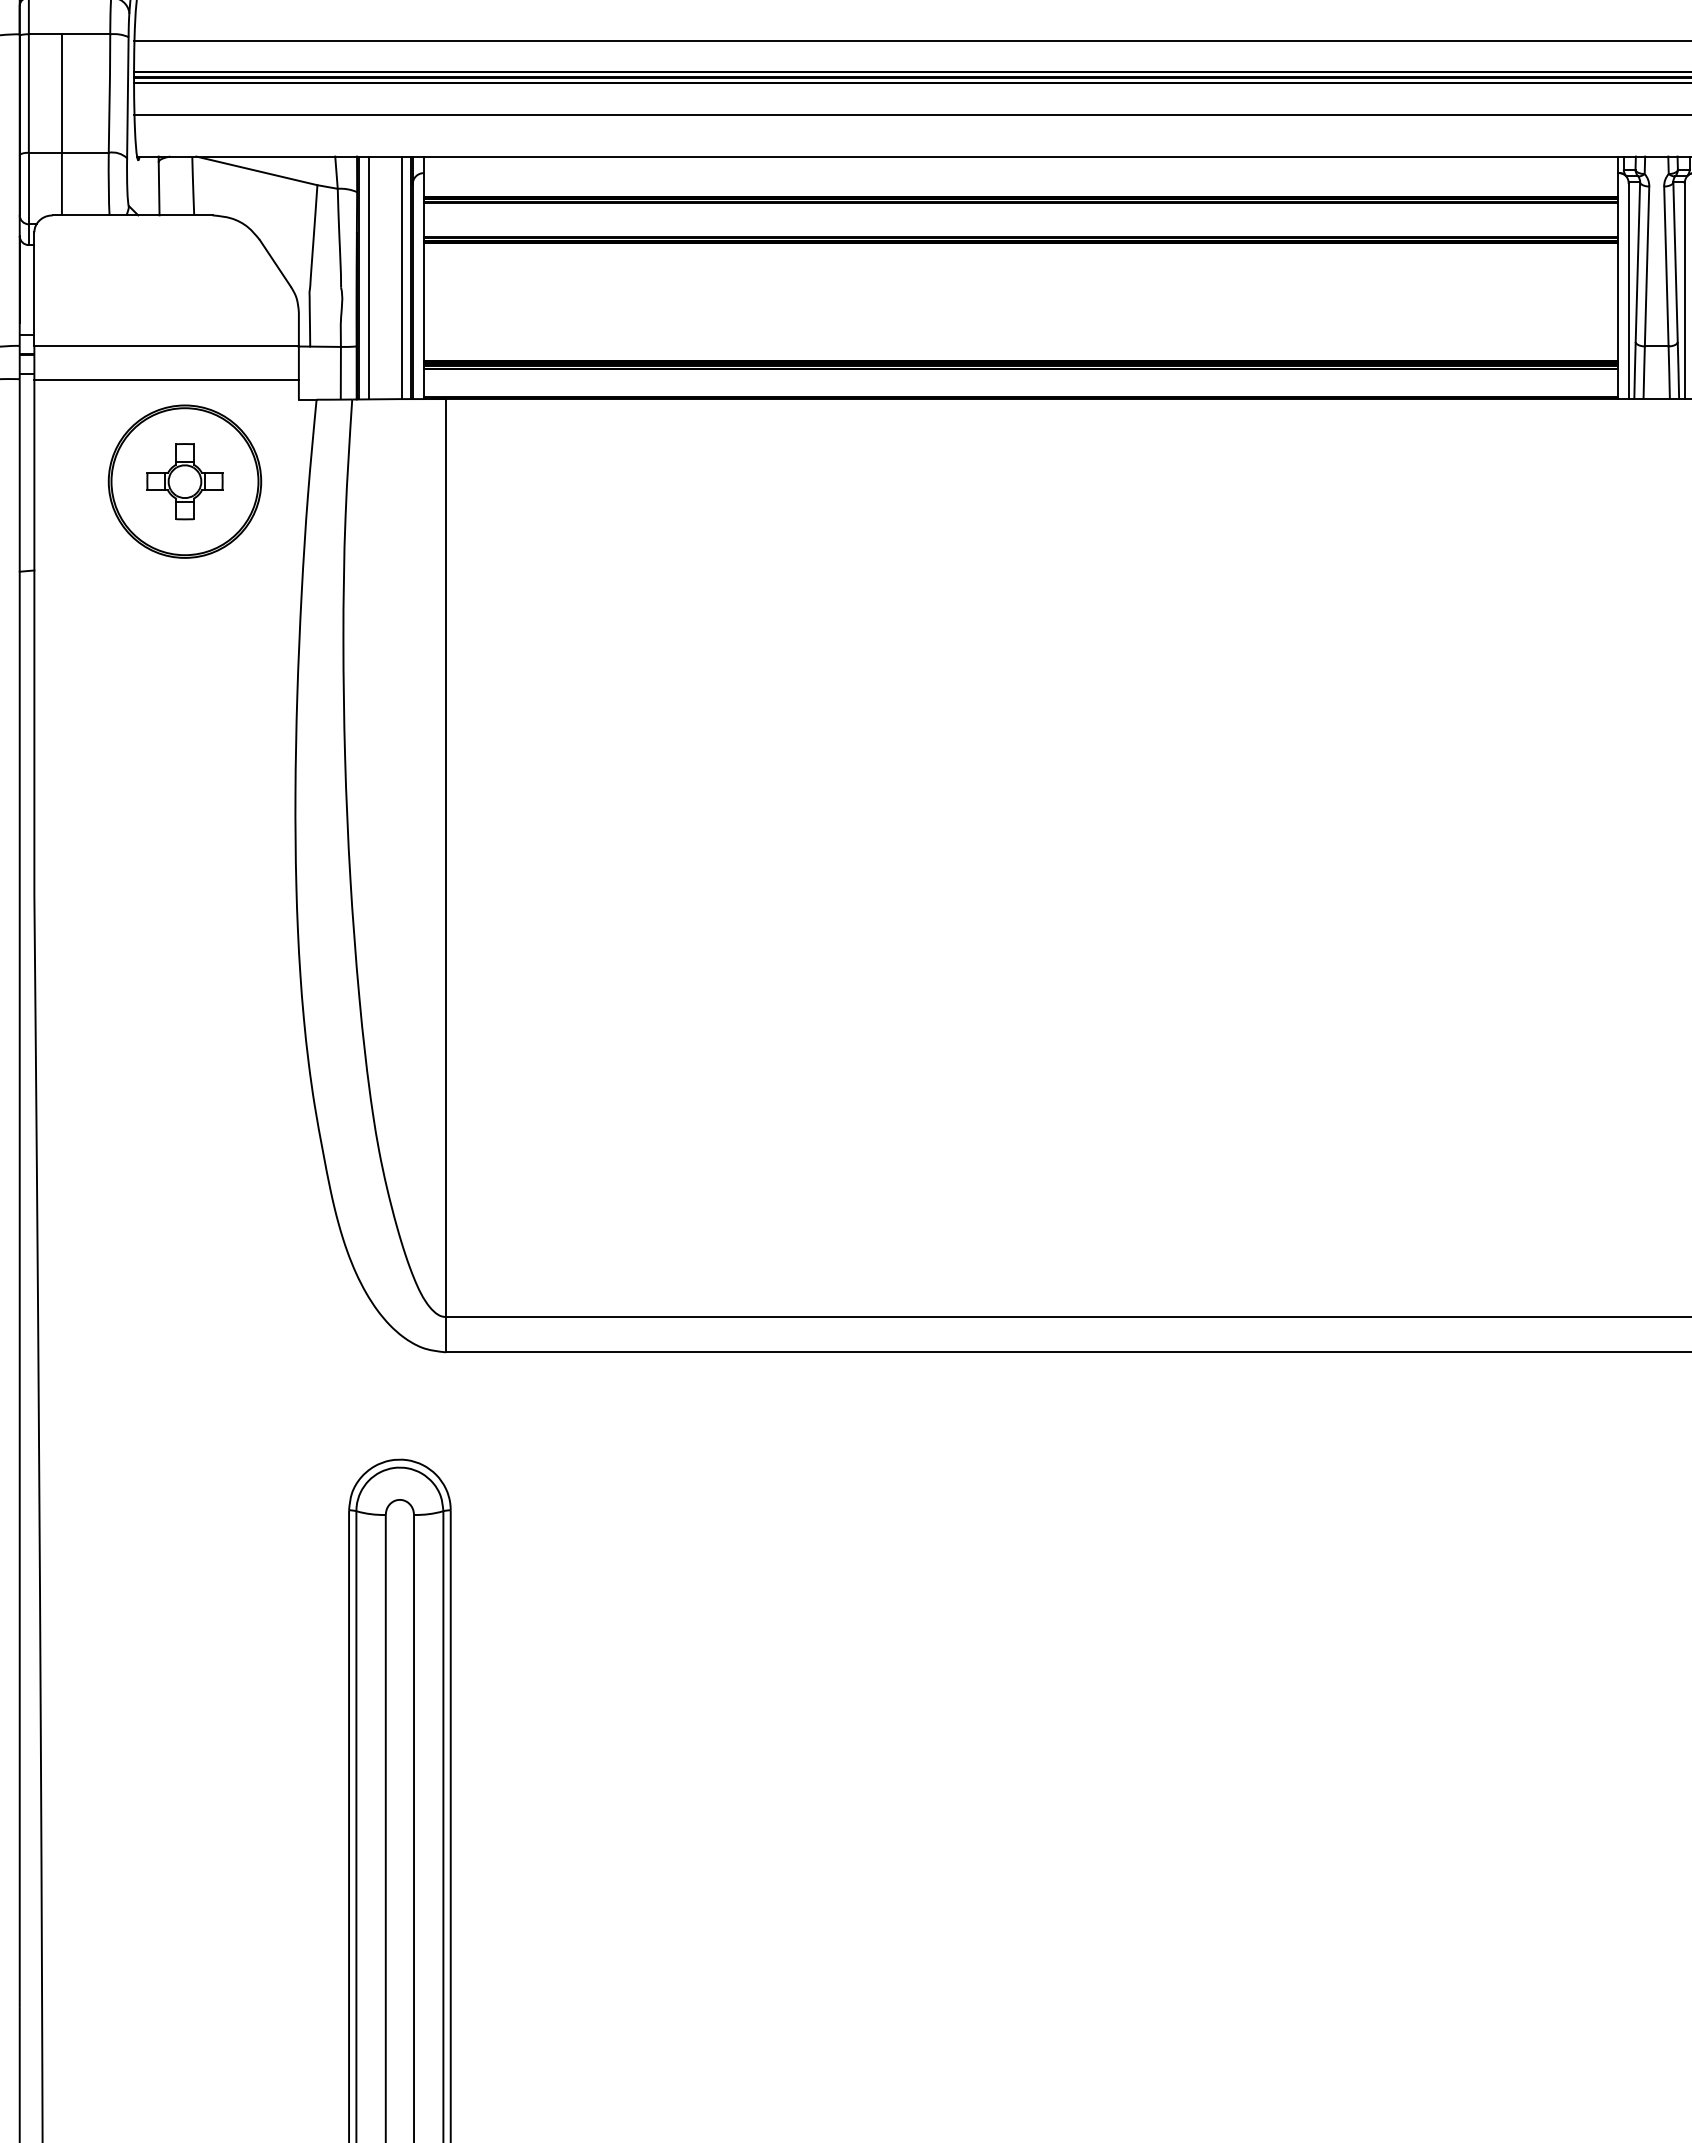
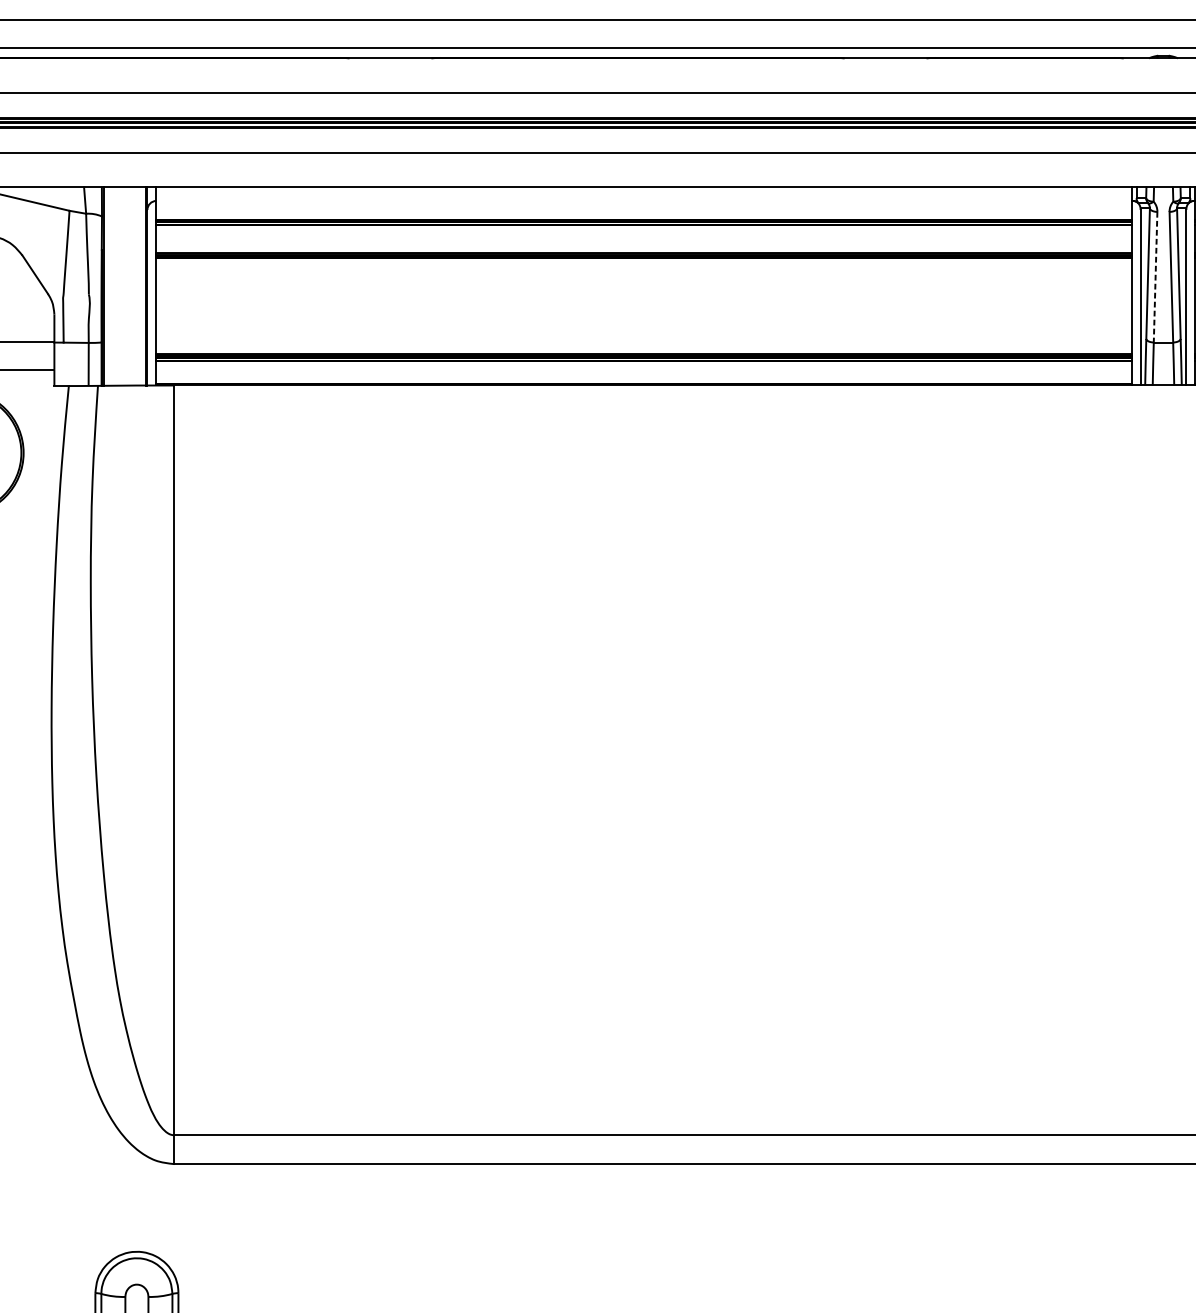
line: (1647, 266) -> (1155, 277), solid -> dashed
line: (368, 277) -> (111, 286), removed
line: (401, 277) -> (138, 286), removed

